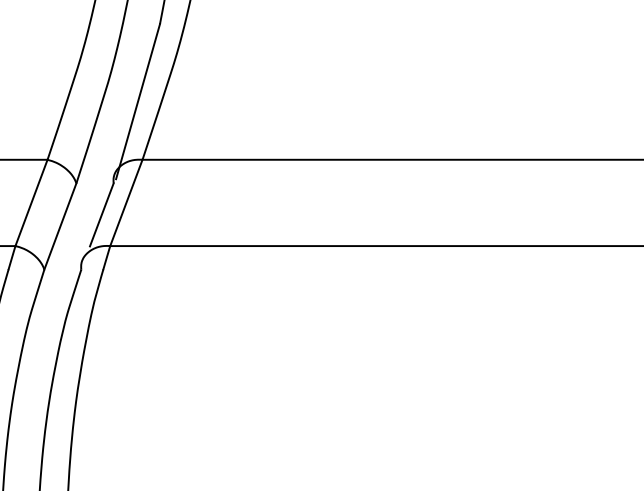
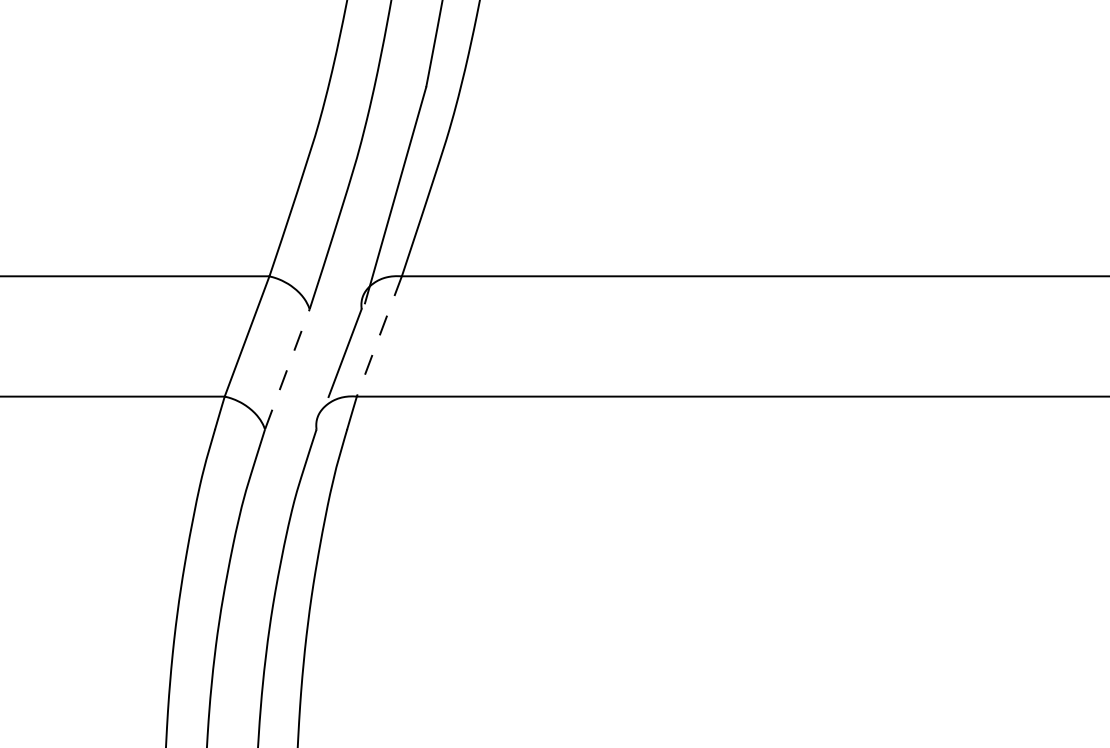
line: (126, 202) -> (379, 336), solid -> dashed
line: (60, 225) -> (287, 368), solid -> dashed

